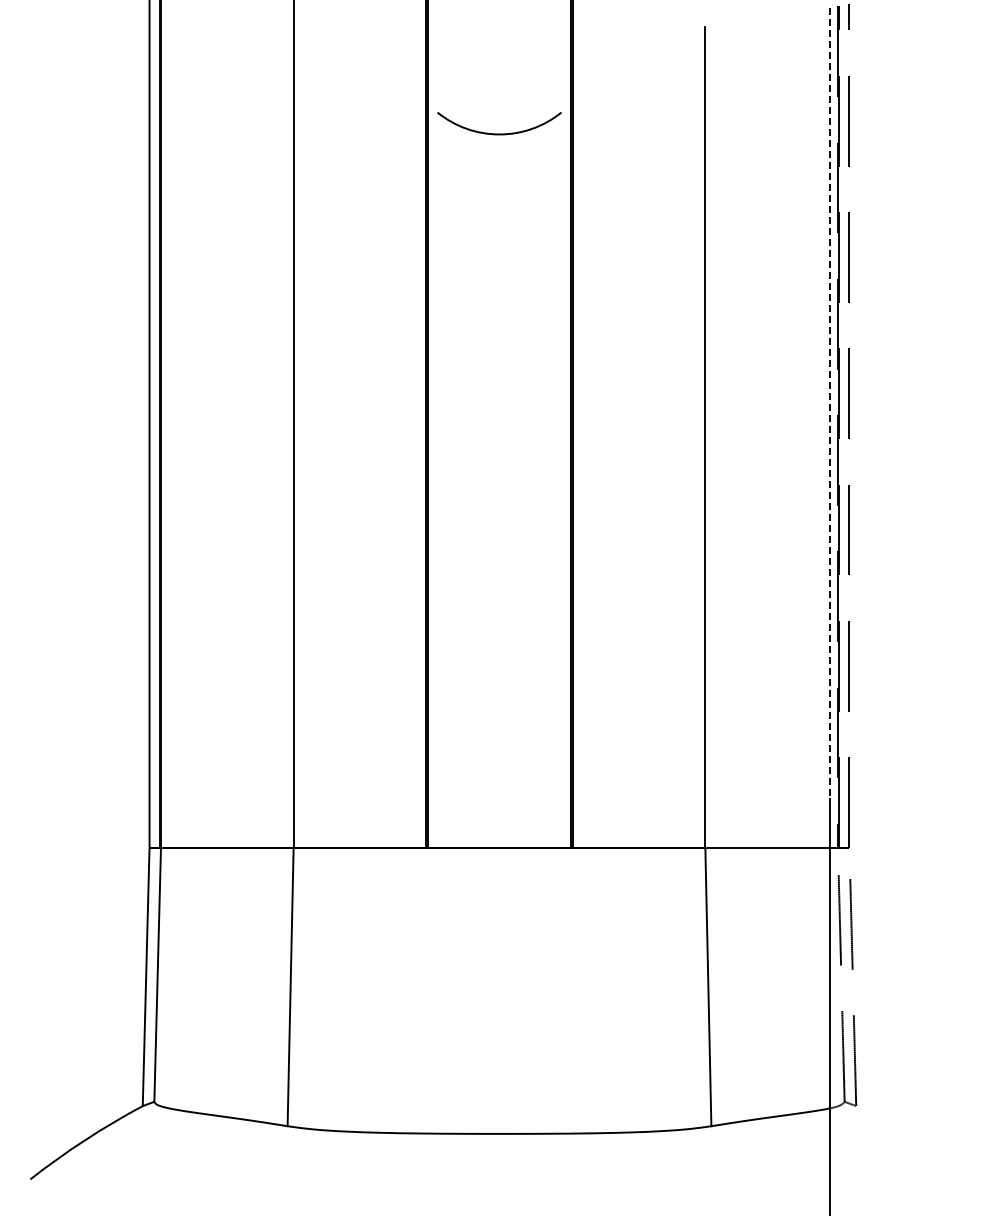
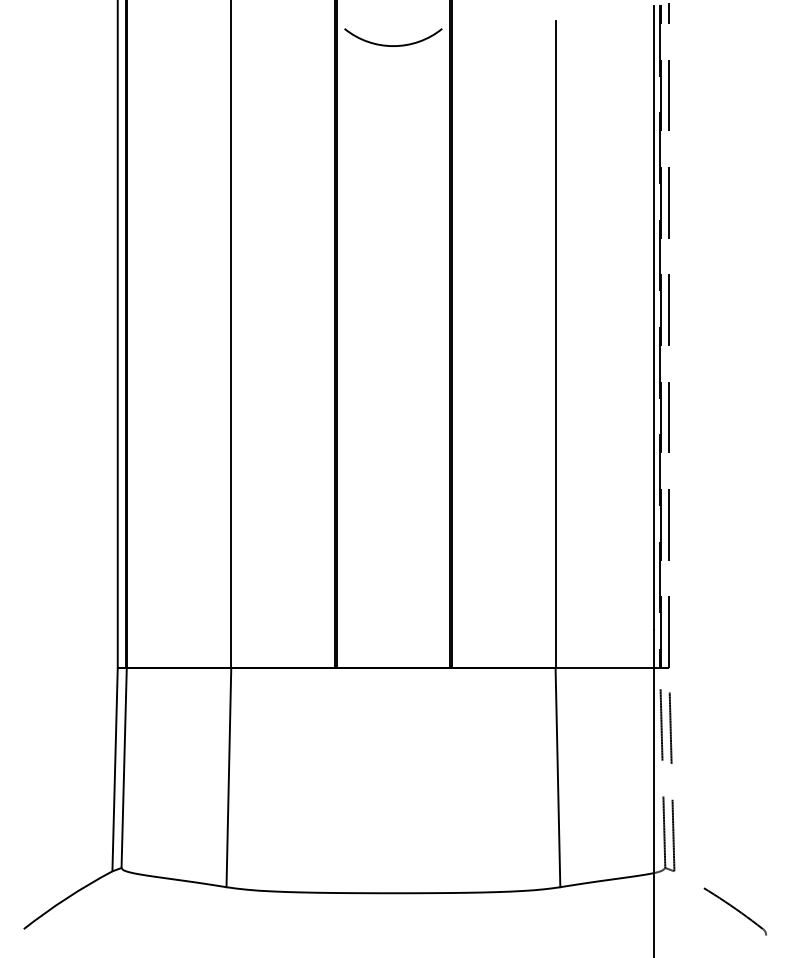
arc: (499, 133) -> (393, 45), moved
line: (830, 403) -> (654, 317), dashed -> solid
part: (933, 1156) -> (735, 911), added

